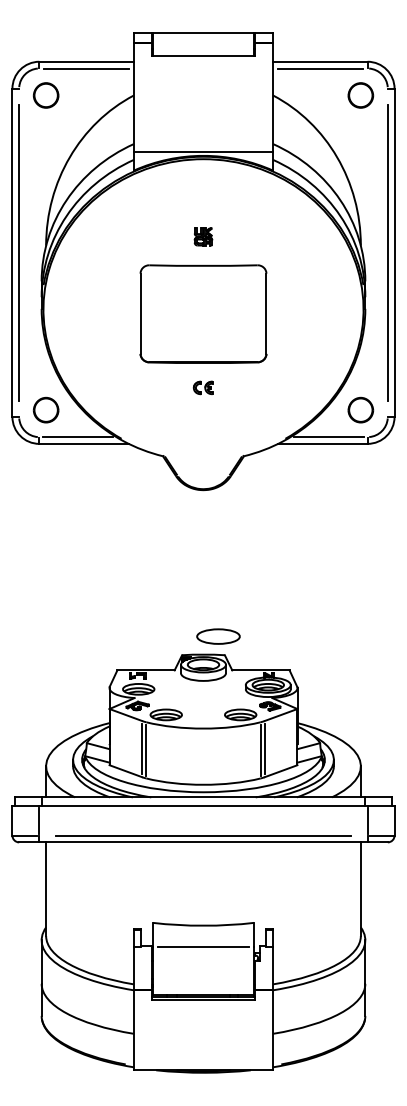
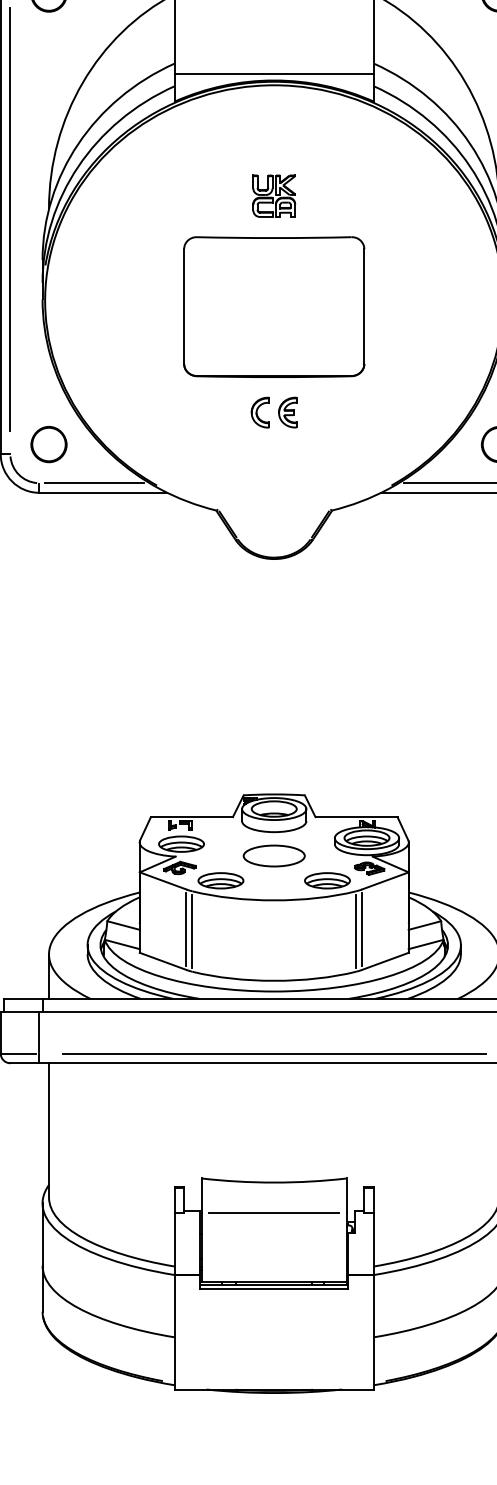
part: (203, 236) -> (274, 195), size x1.67
part: (202, 387) -> (272, 412), size x1.67
part: (218, 636) -> (274, 855), moved

